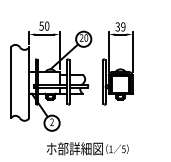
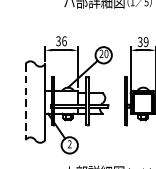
text: (44, 25) -> (61, 40), 50 -> 36
line: (10, 83) -> (25, 102), solid -> dashed

